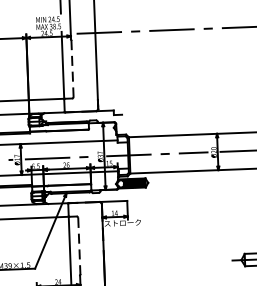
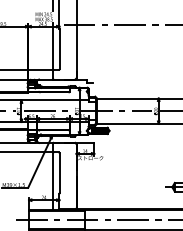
line: (72, 69) -> (59, 49), dashed -> solid
line: (79, 246) -> (59, 173), dashed -> solid

